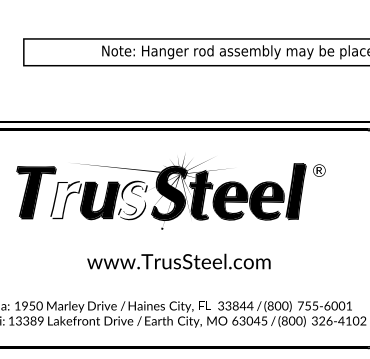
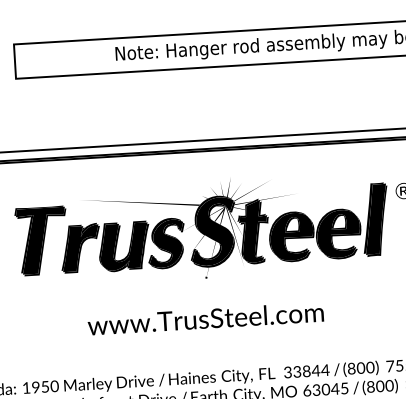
fill: (66, 199) -> (81, 247), added
fill: (132, 200) -> (165, 243), added
text: (178, 261) -> (205, 318), moved

